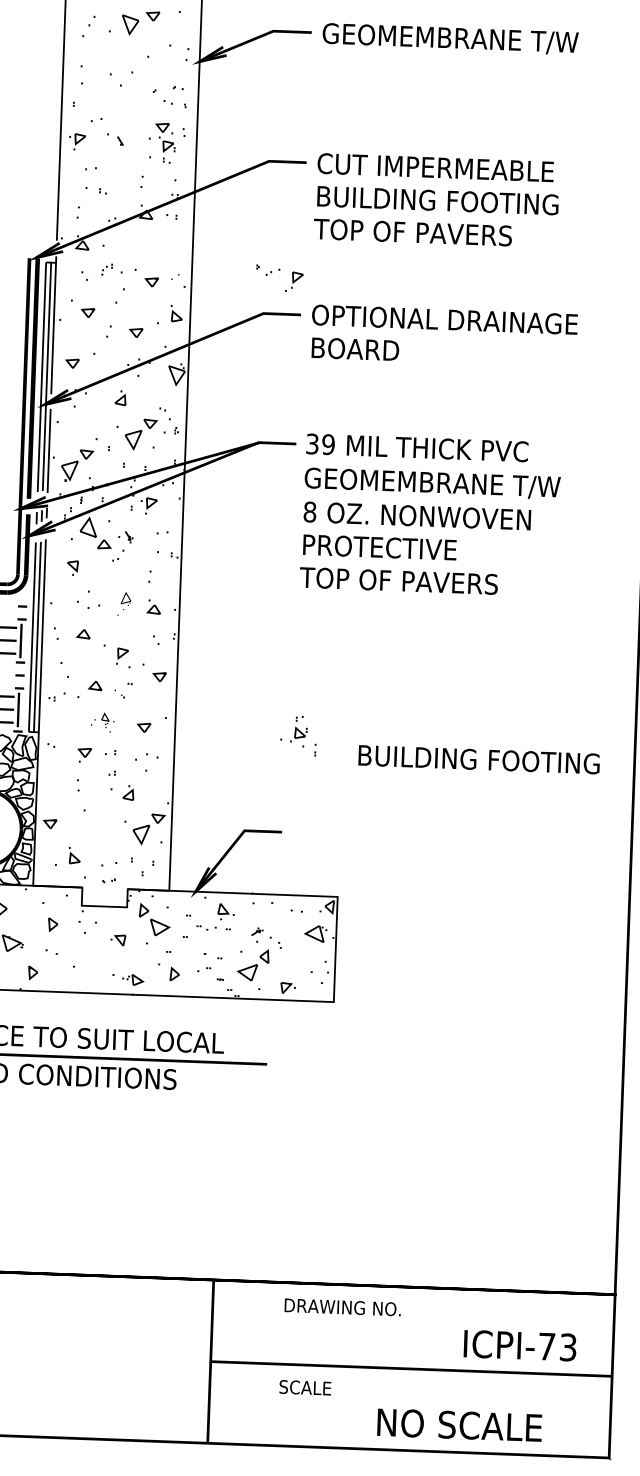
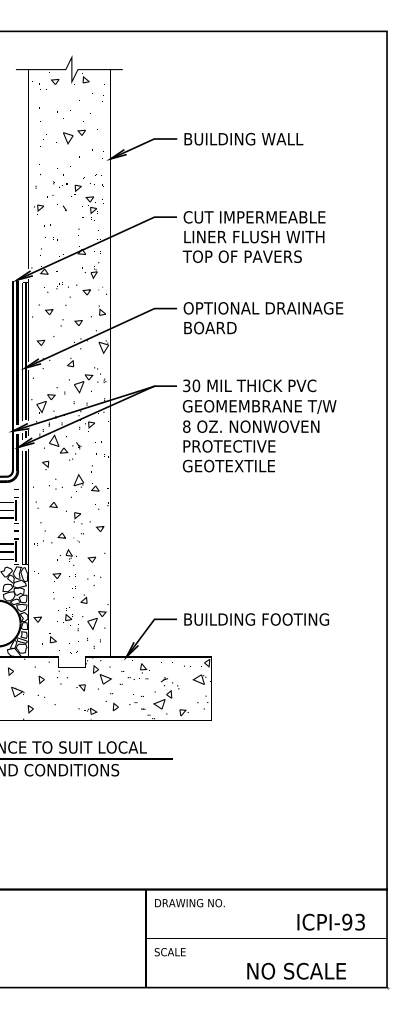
text: (450, 38) -> (260, 139), GEOMEMBRANE T/W -> BUILDING WALL
text: (439, 199) -> (257, 236), BUILDING FOOTING -> LINER FLUSH WITH
part: (159, 246) -> (90, 270), added
part: (279, 277) -> (67, 188), moved
text: (327, 445) -> (195, 386), 39 -> 30
text: (398, 580) -> (241, 465), TOP OF PAVERS -> GEOTEXTILE
part: (124, 603) -> (77, 485), size x1.67
part: (101, 722) -> (66, 557), size x1.43
part: (298, 736) -> (67, 619), moved
text: (478, 759) -> (256, 619), moved
text: (342, 1307) -> (189, 903), moved
text: (547, 1345) -> (347, 921), ICPI-73 -> ICPI-93
text: (304, 1388) -> (169, 952), moved

